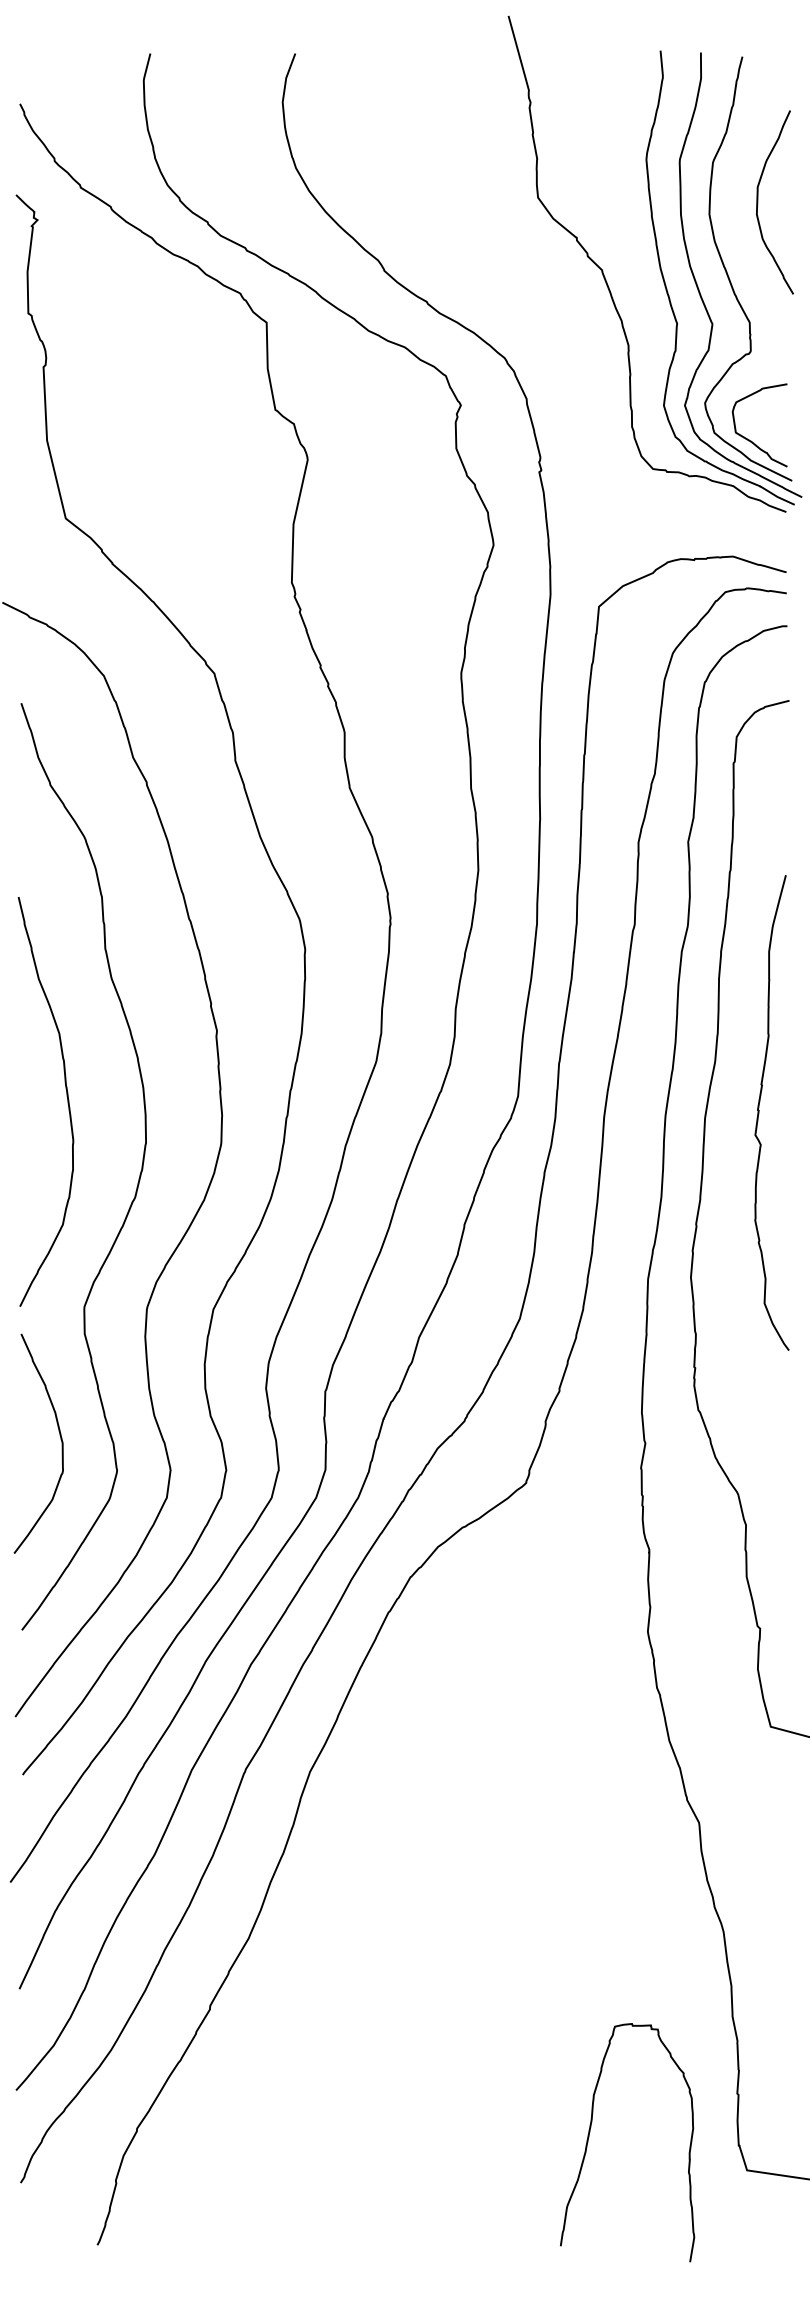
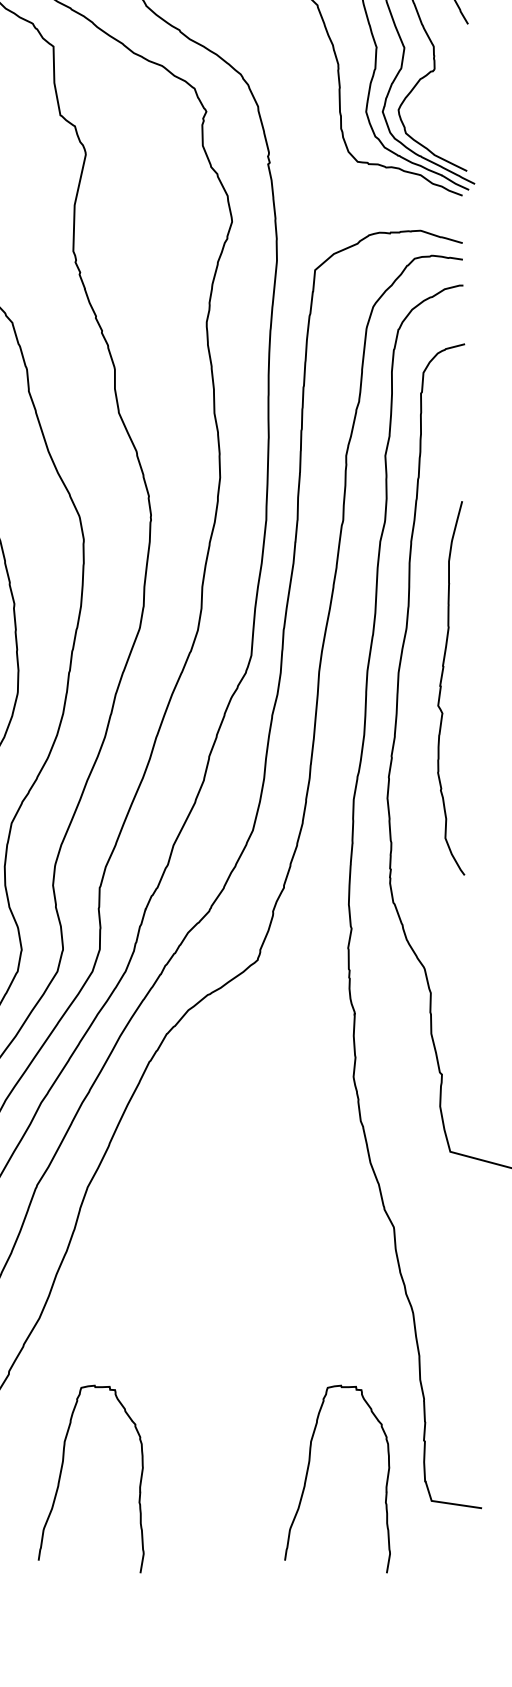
curve: (751, 440) -> (435, 139), removed
curve: (759, 1112) -> (441, 687), moved
curve: (277, 2132) -> (62, 1471), added

